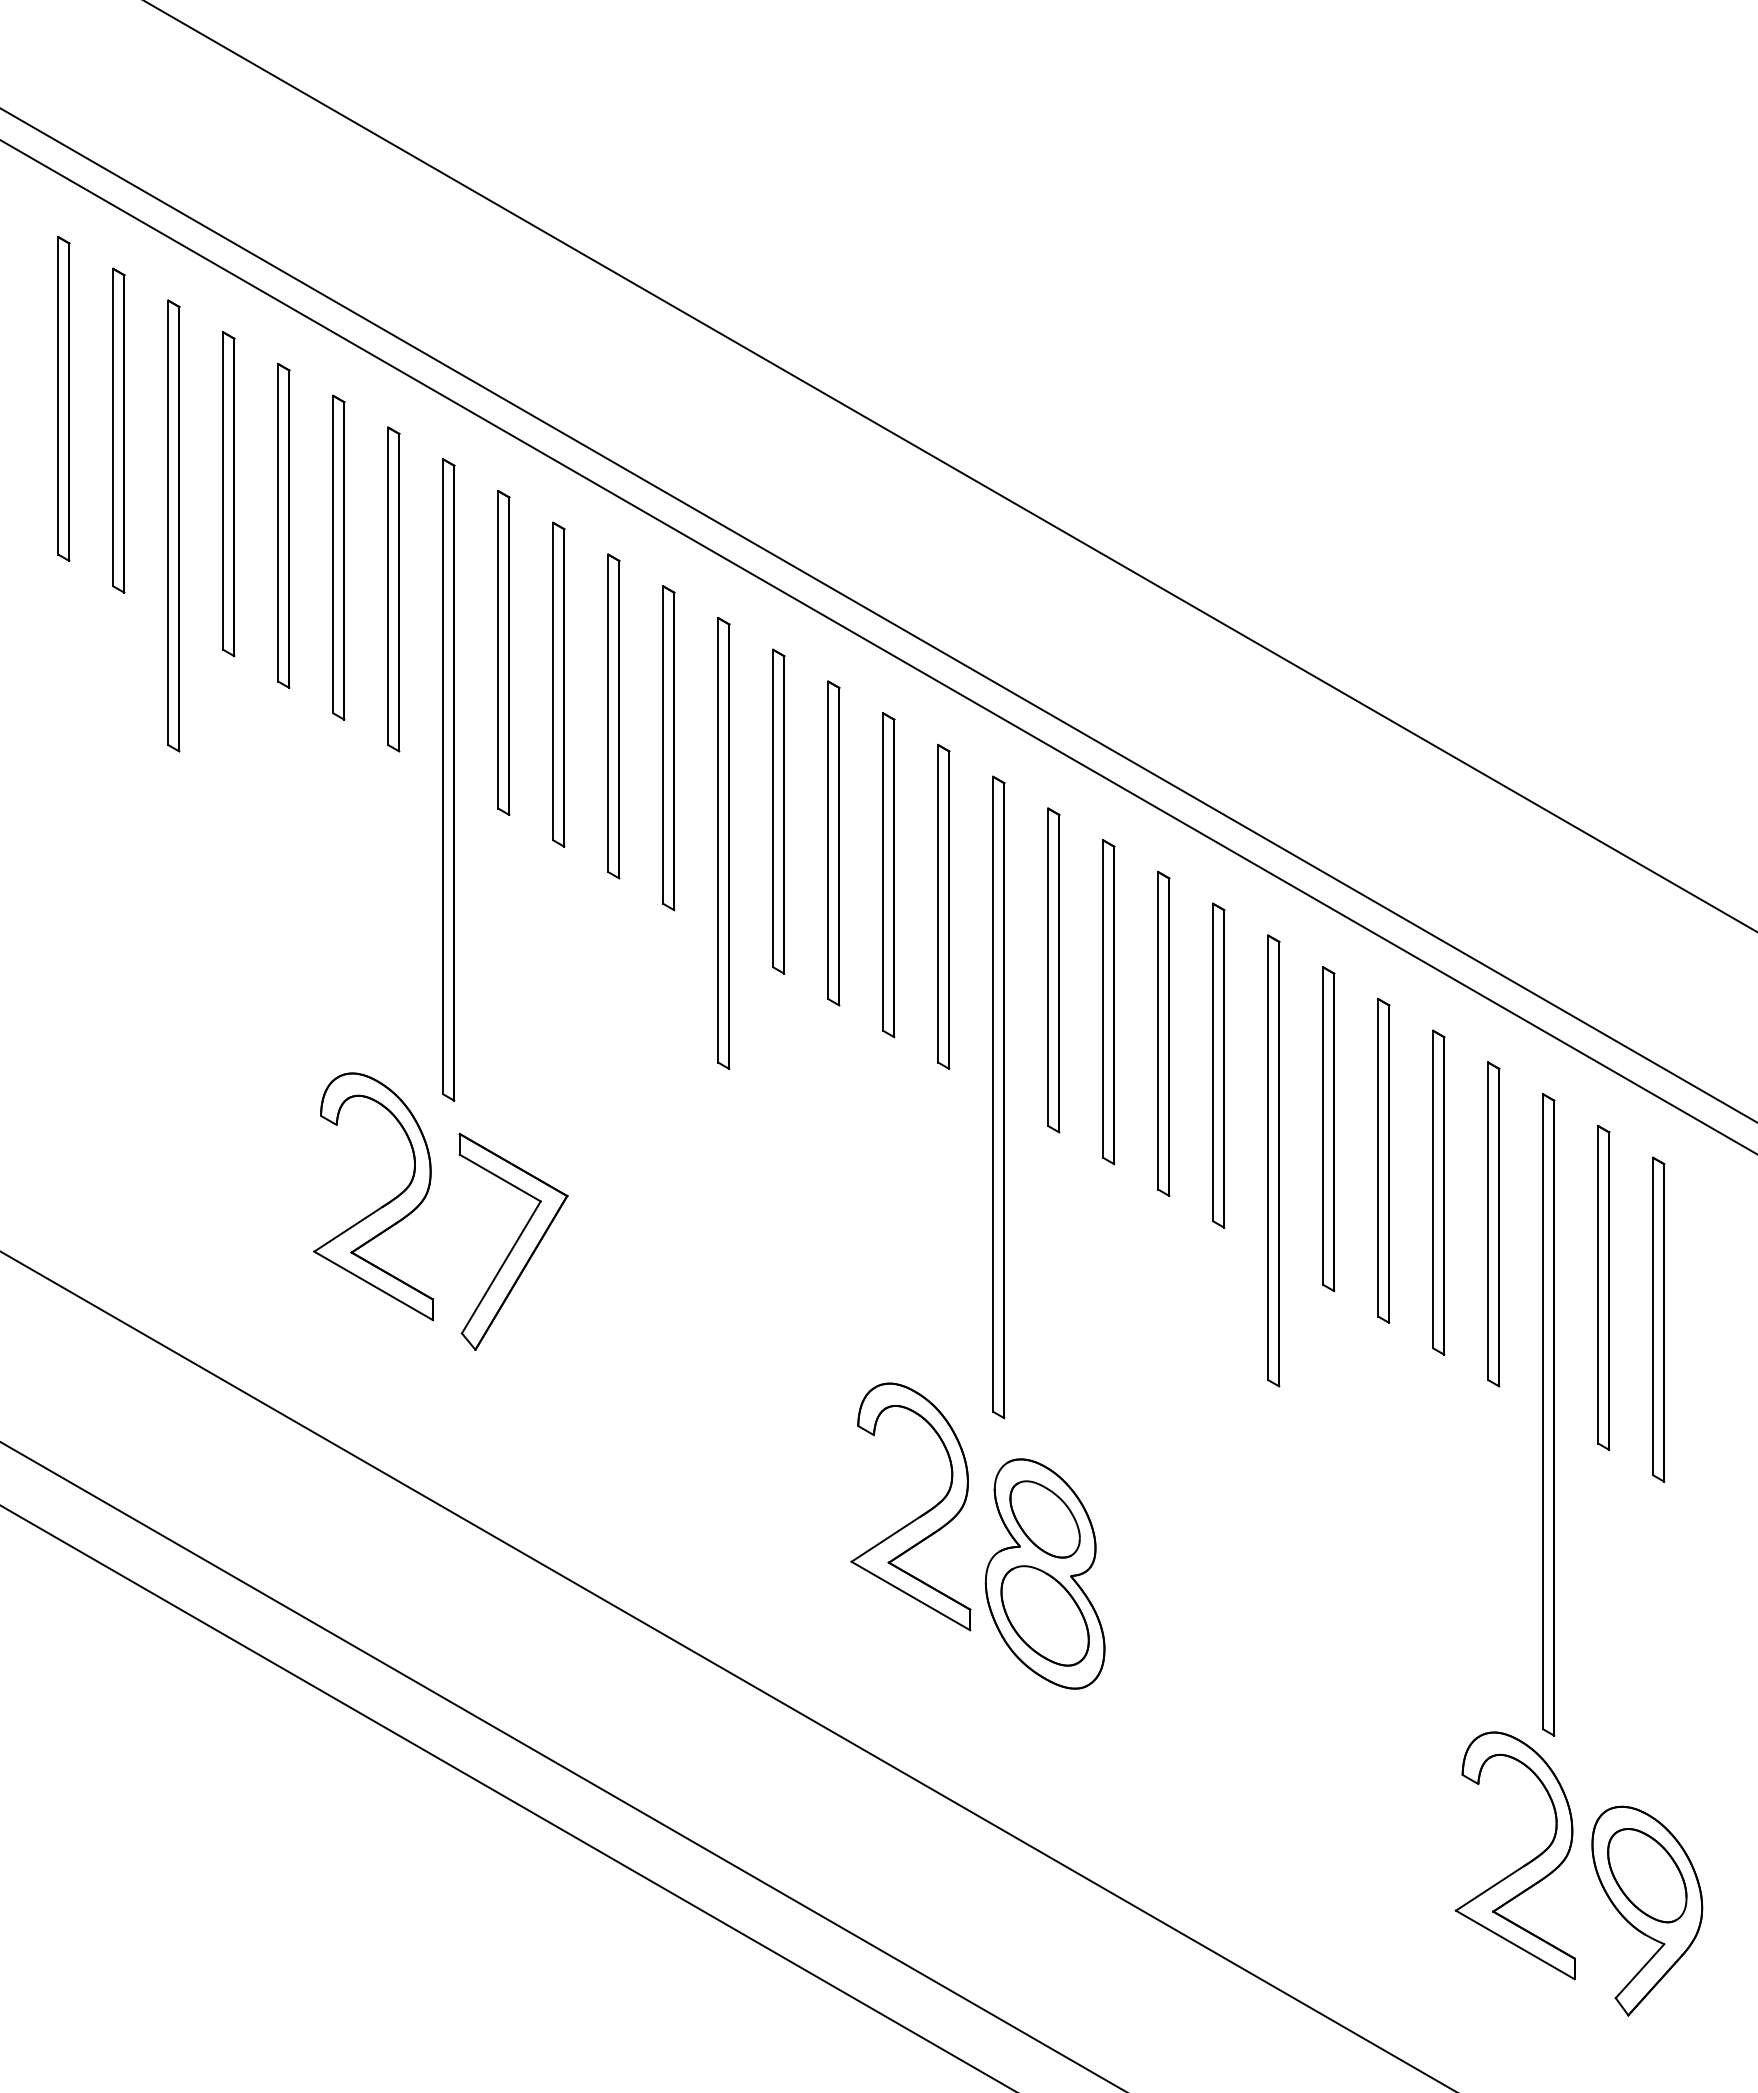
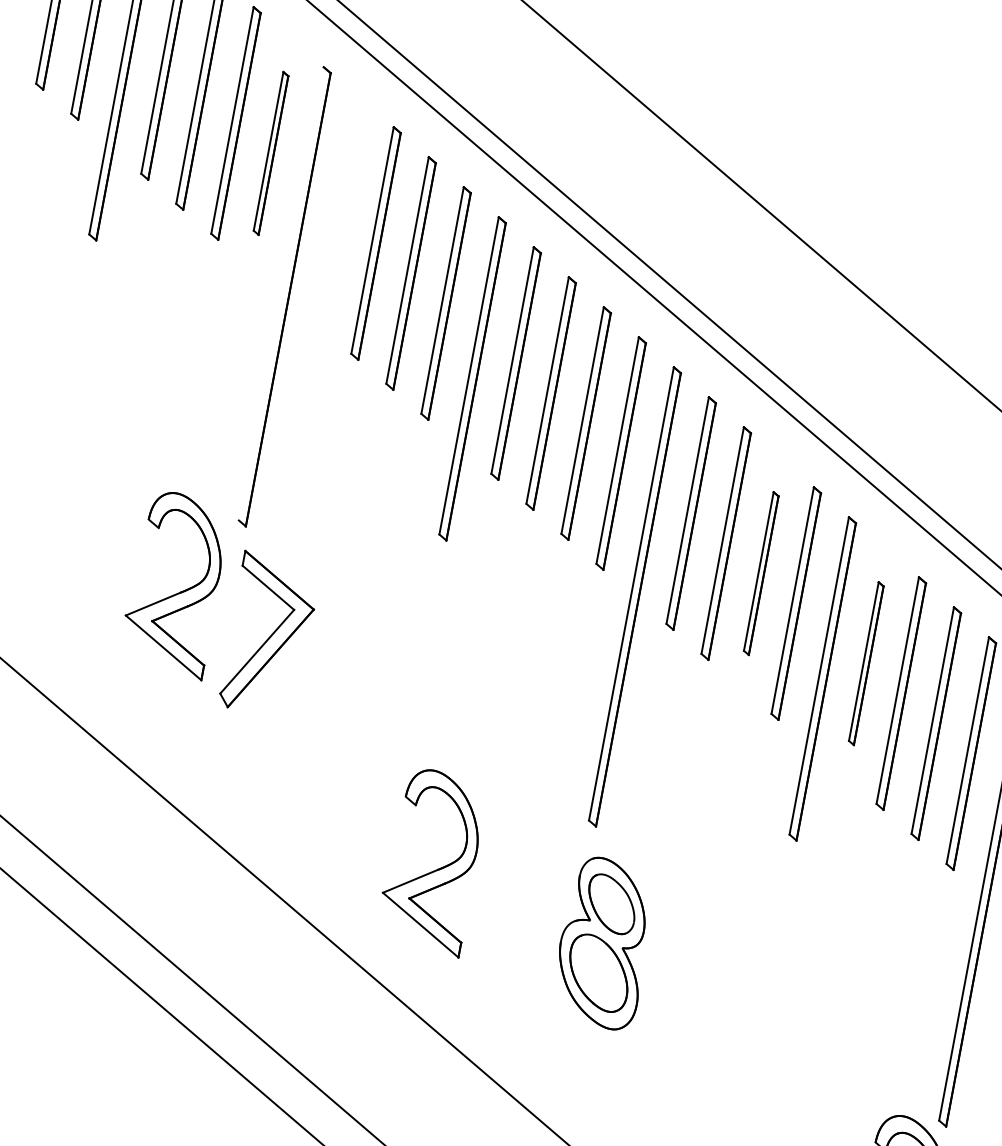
part: (393, 589) -> (270, 153), size x0.7
part: (503, 652) -> (340, 213), removed
line: (443, 776) -> (281, 293), removed
part: (1163, 1033) -> (761, 573), size x0.7
part: (1328, 1129) -> (866, 663), size x0.7
part: (918, 1516) -> (436, 869), moved

